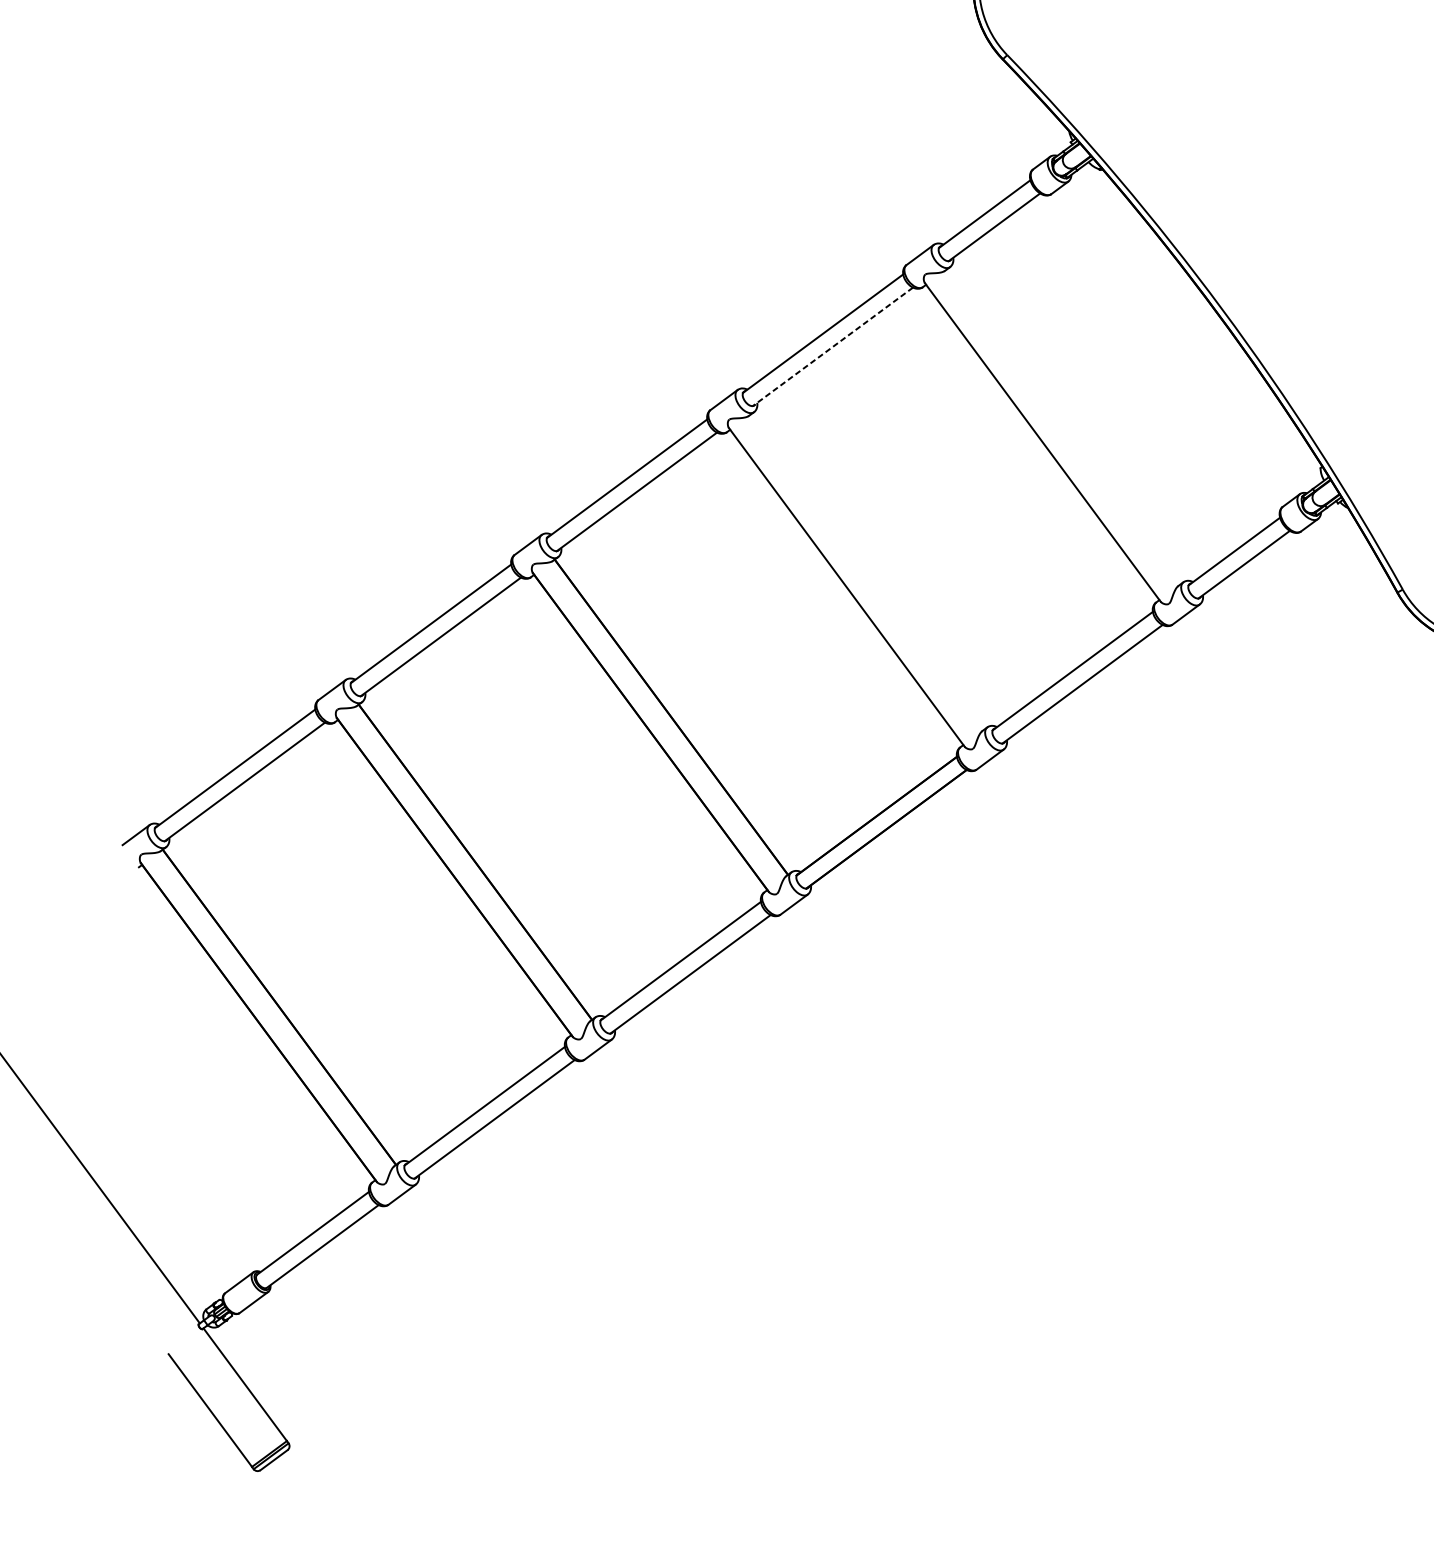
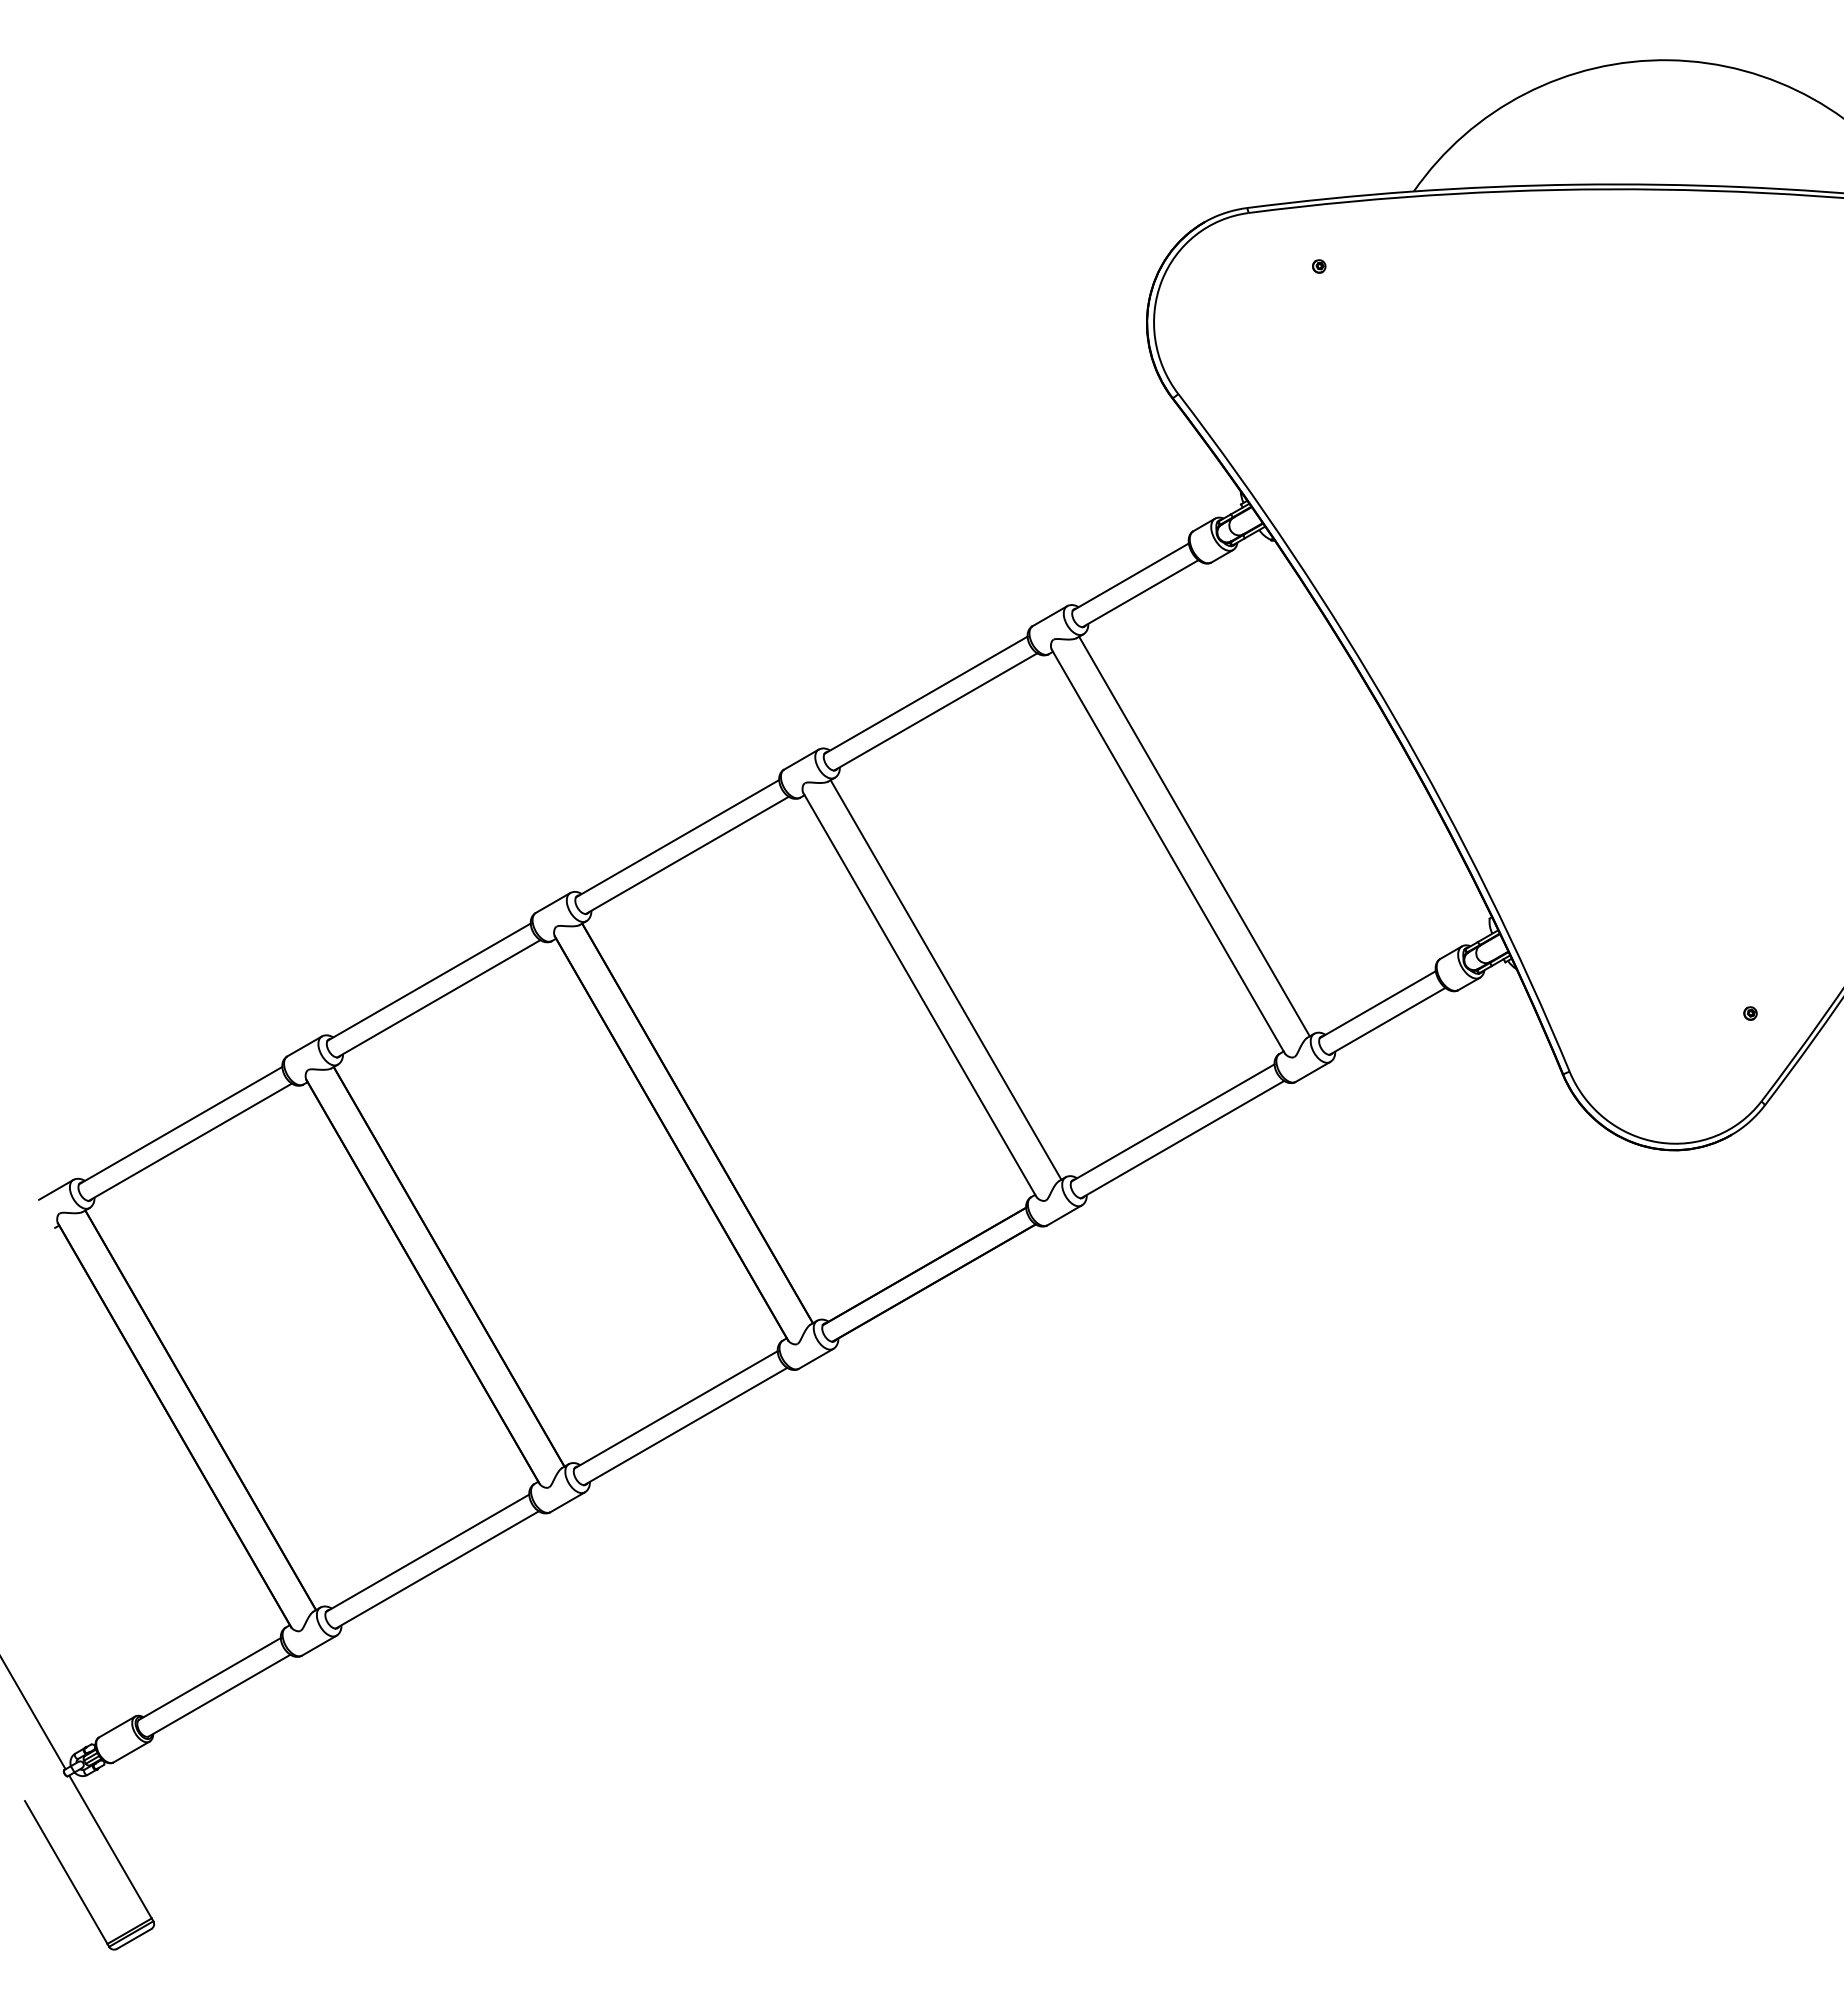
line: (832, 347) -> (935, 712), dashed -> solid
line: (1063, 427) -> (1194, 836), added
line: (866, 571) -> (945, 979), added

